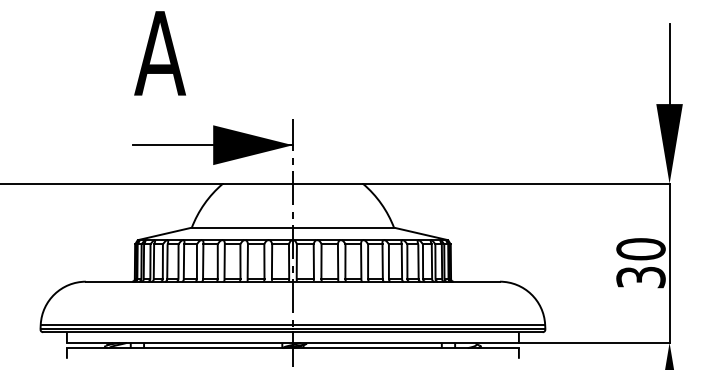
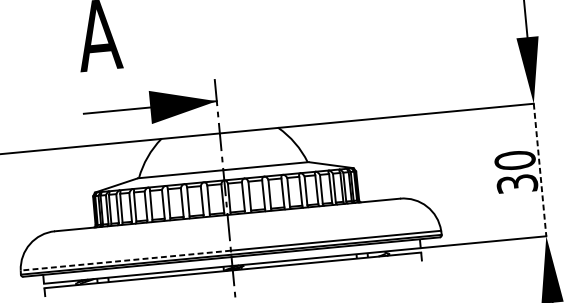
line: (669, 263) -> (539, 170), solid -> dashed
line: (166, 324) -> (125, 260), solid -> dashed

